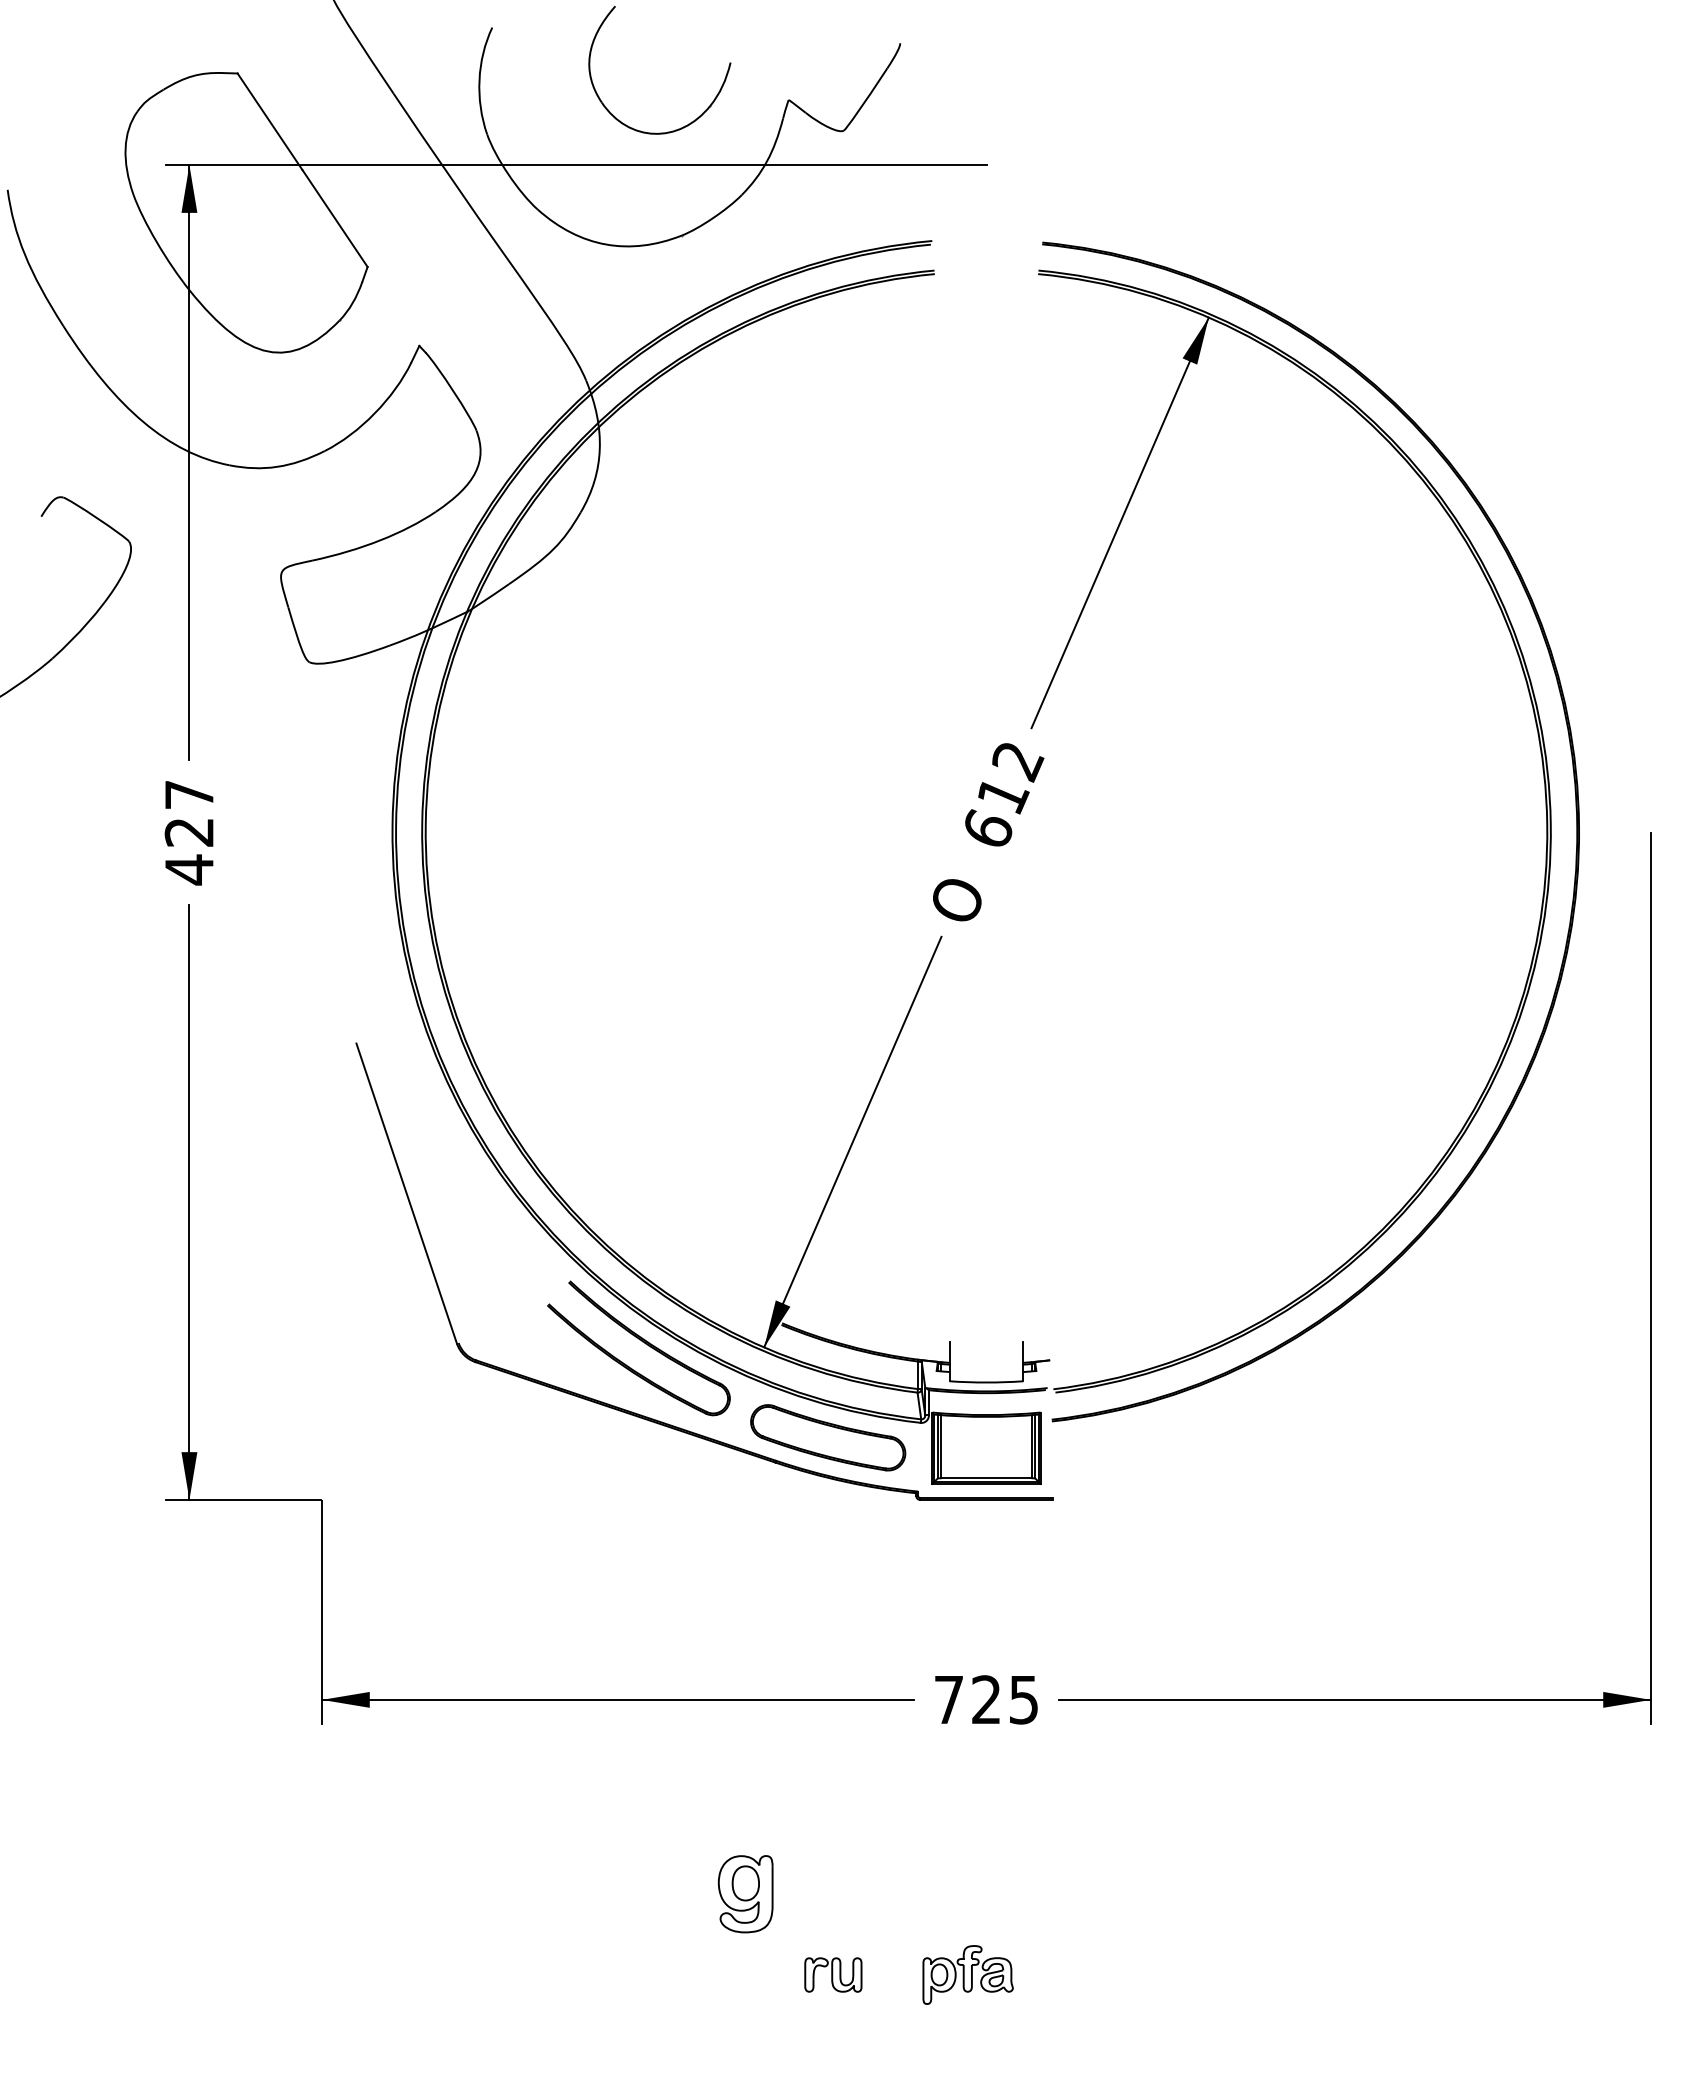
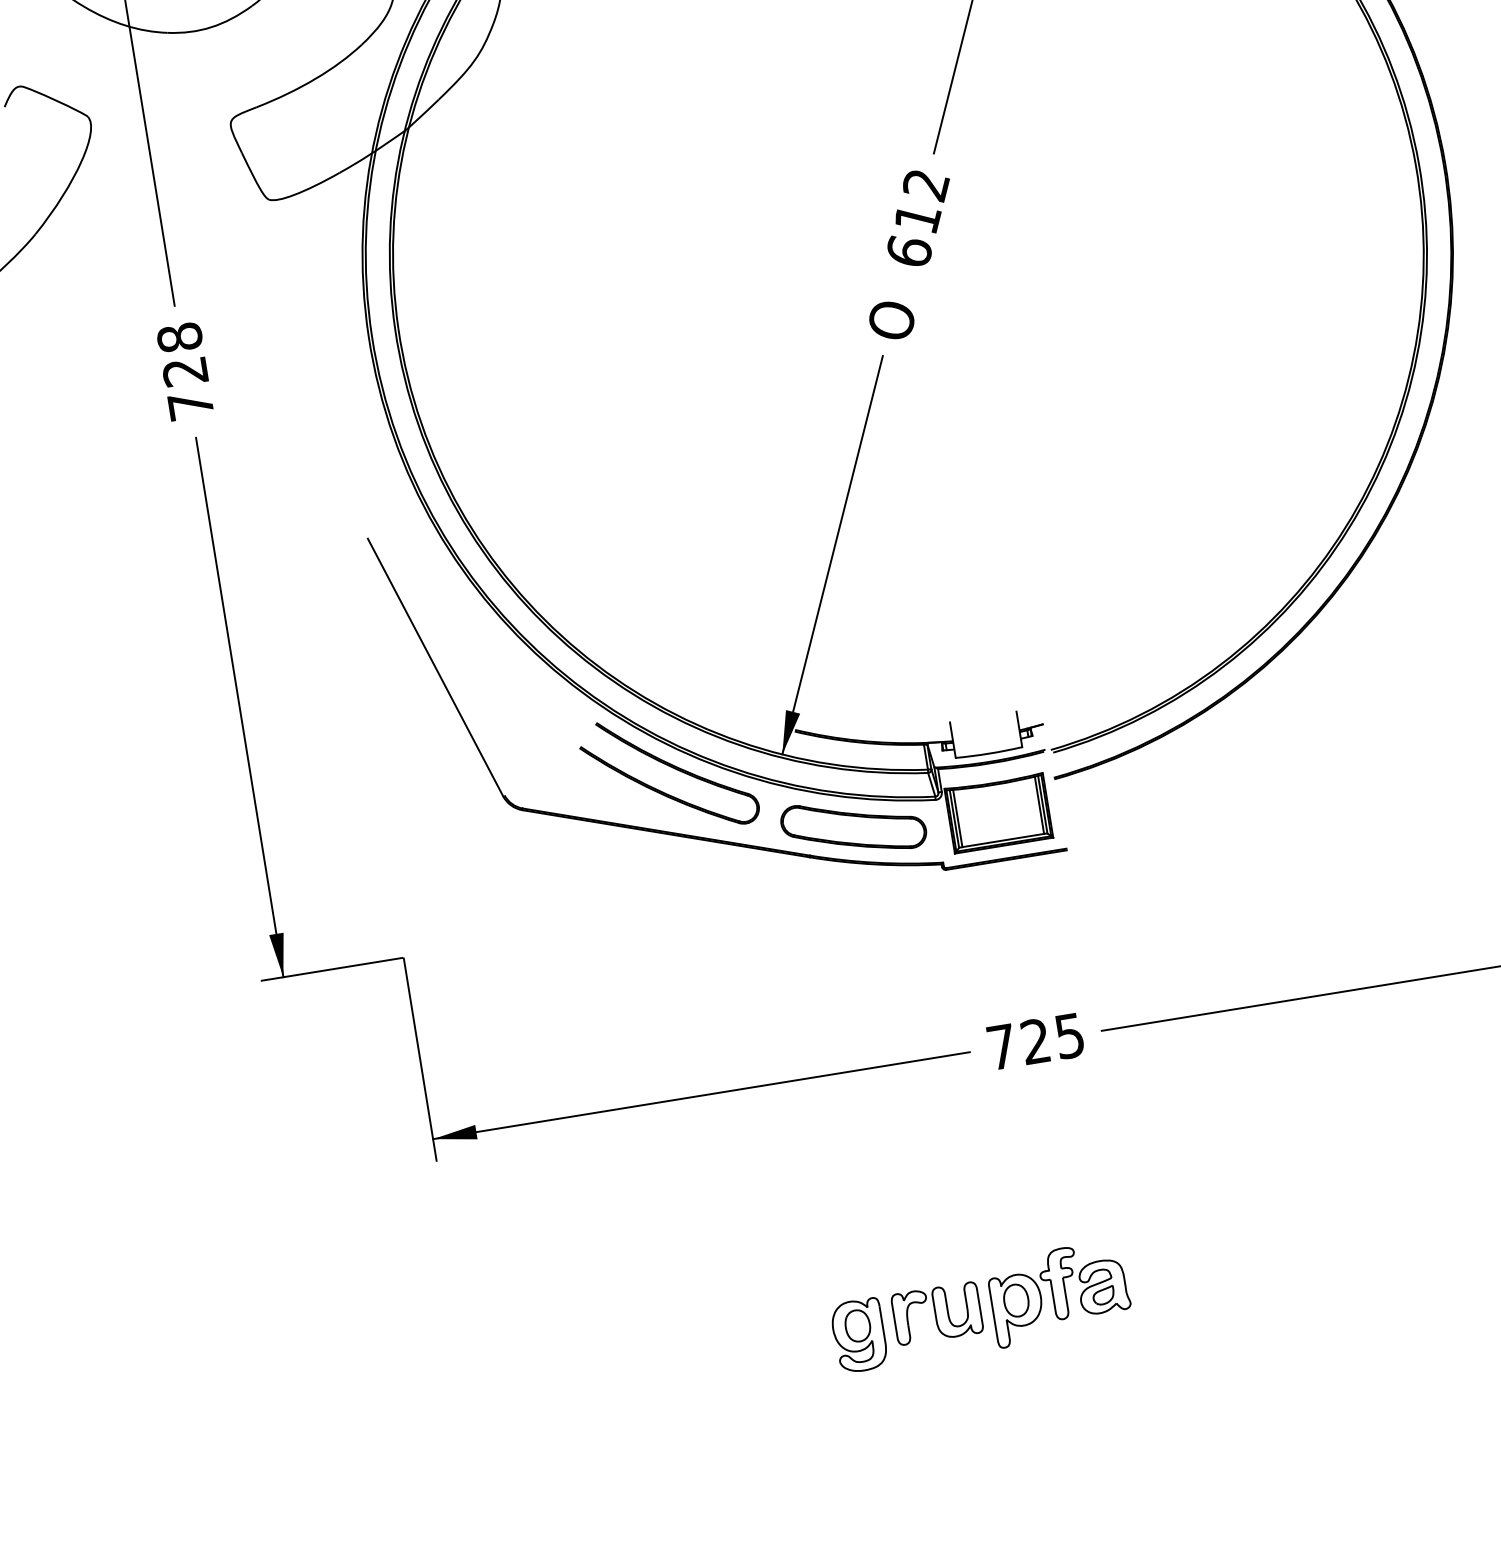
text: (189, 832) -> (185, 371), 427 -> 728
part: (745, 1894) -> (859, 1336), moved
part: (833, 1974) -> (937, 1313), size x1.67
part: (967, 1974) -> (1058, 1293), size x1.67

